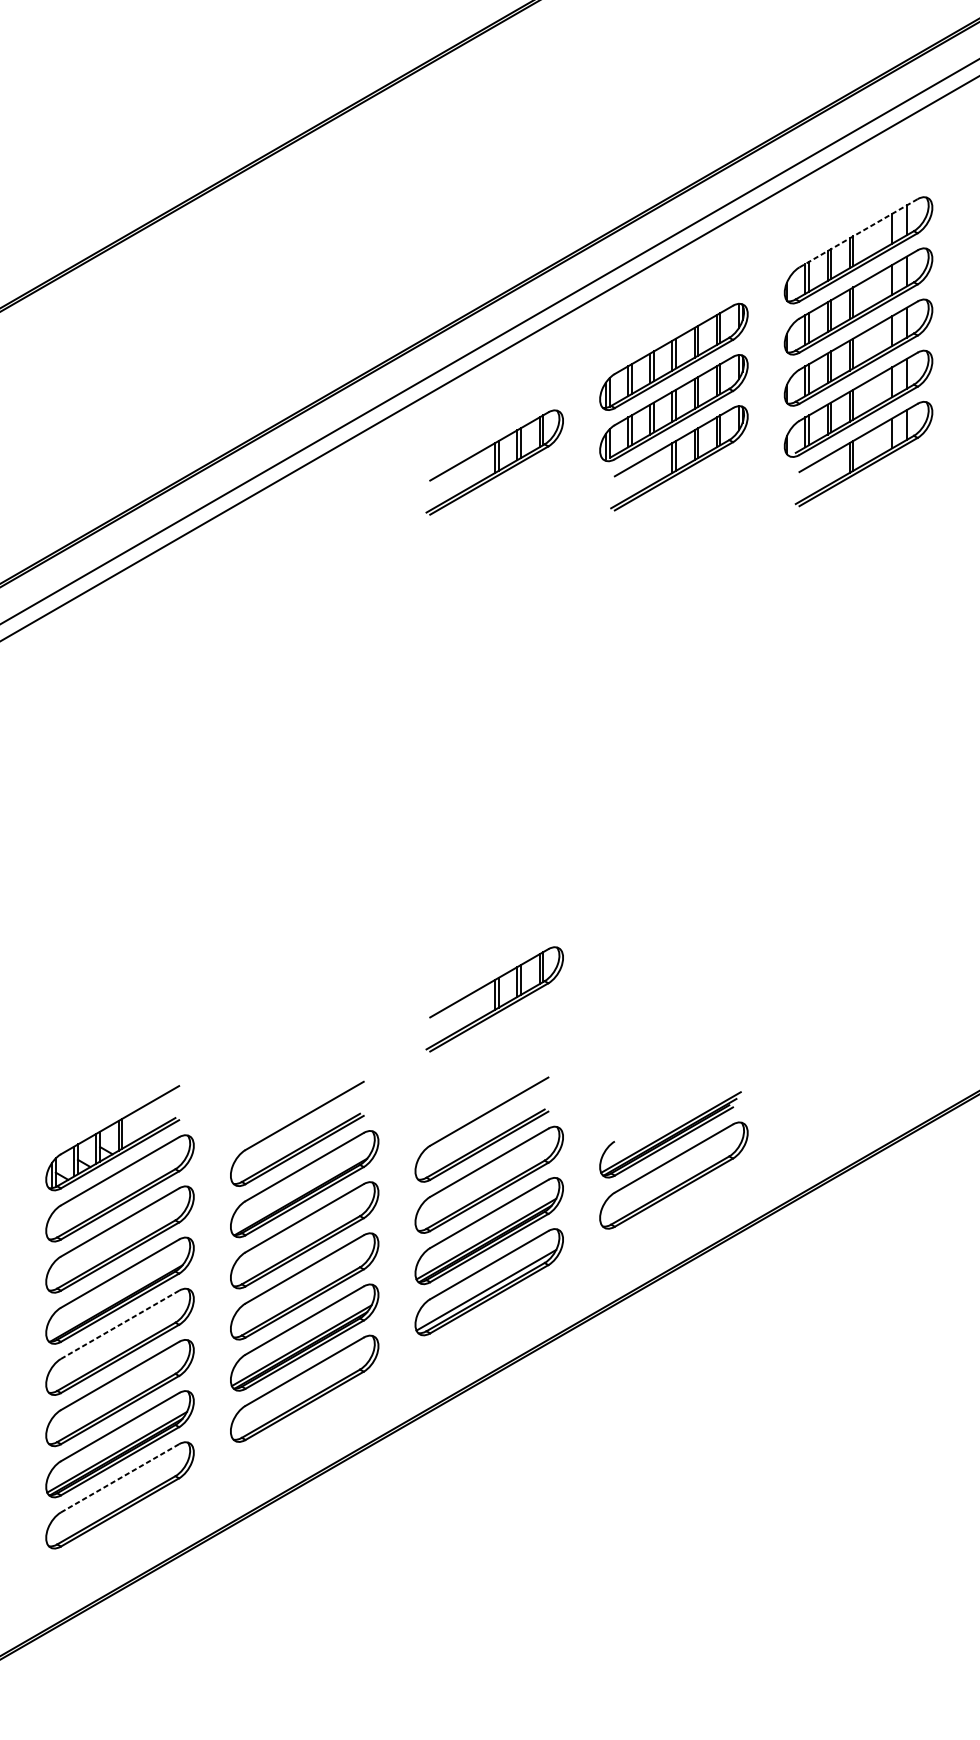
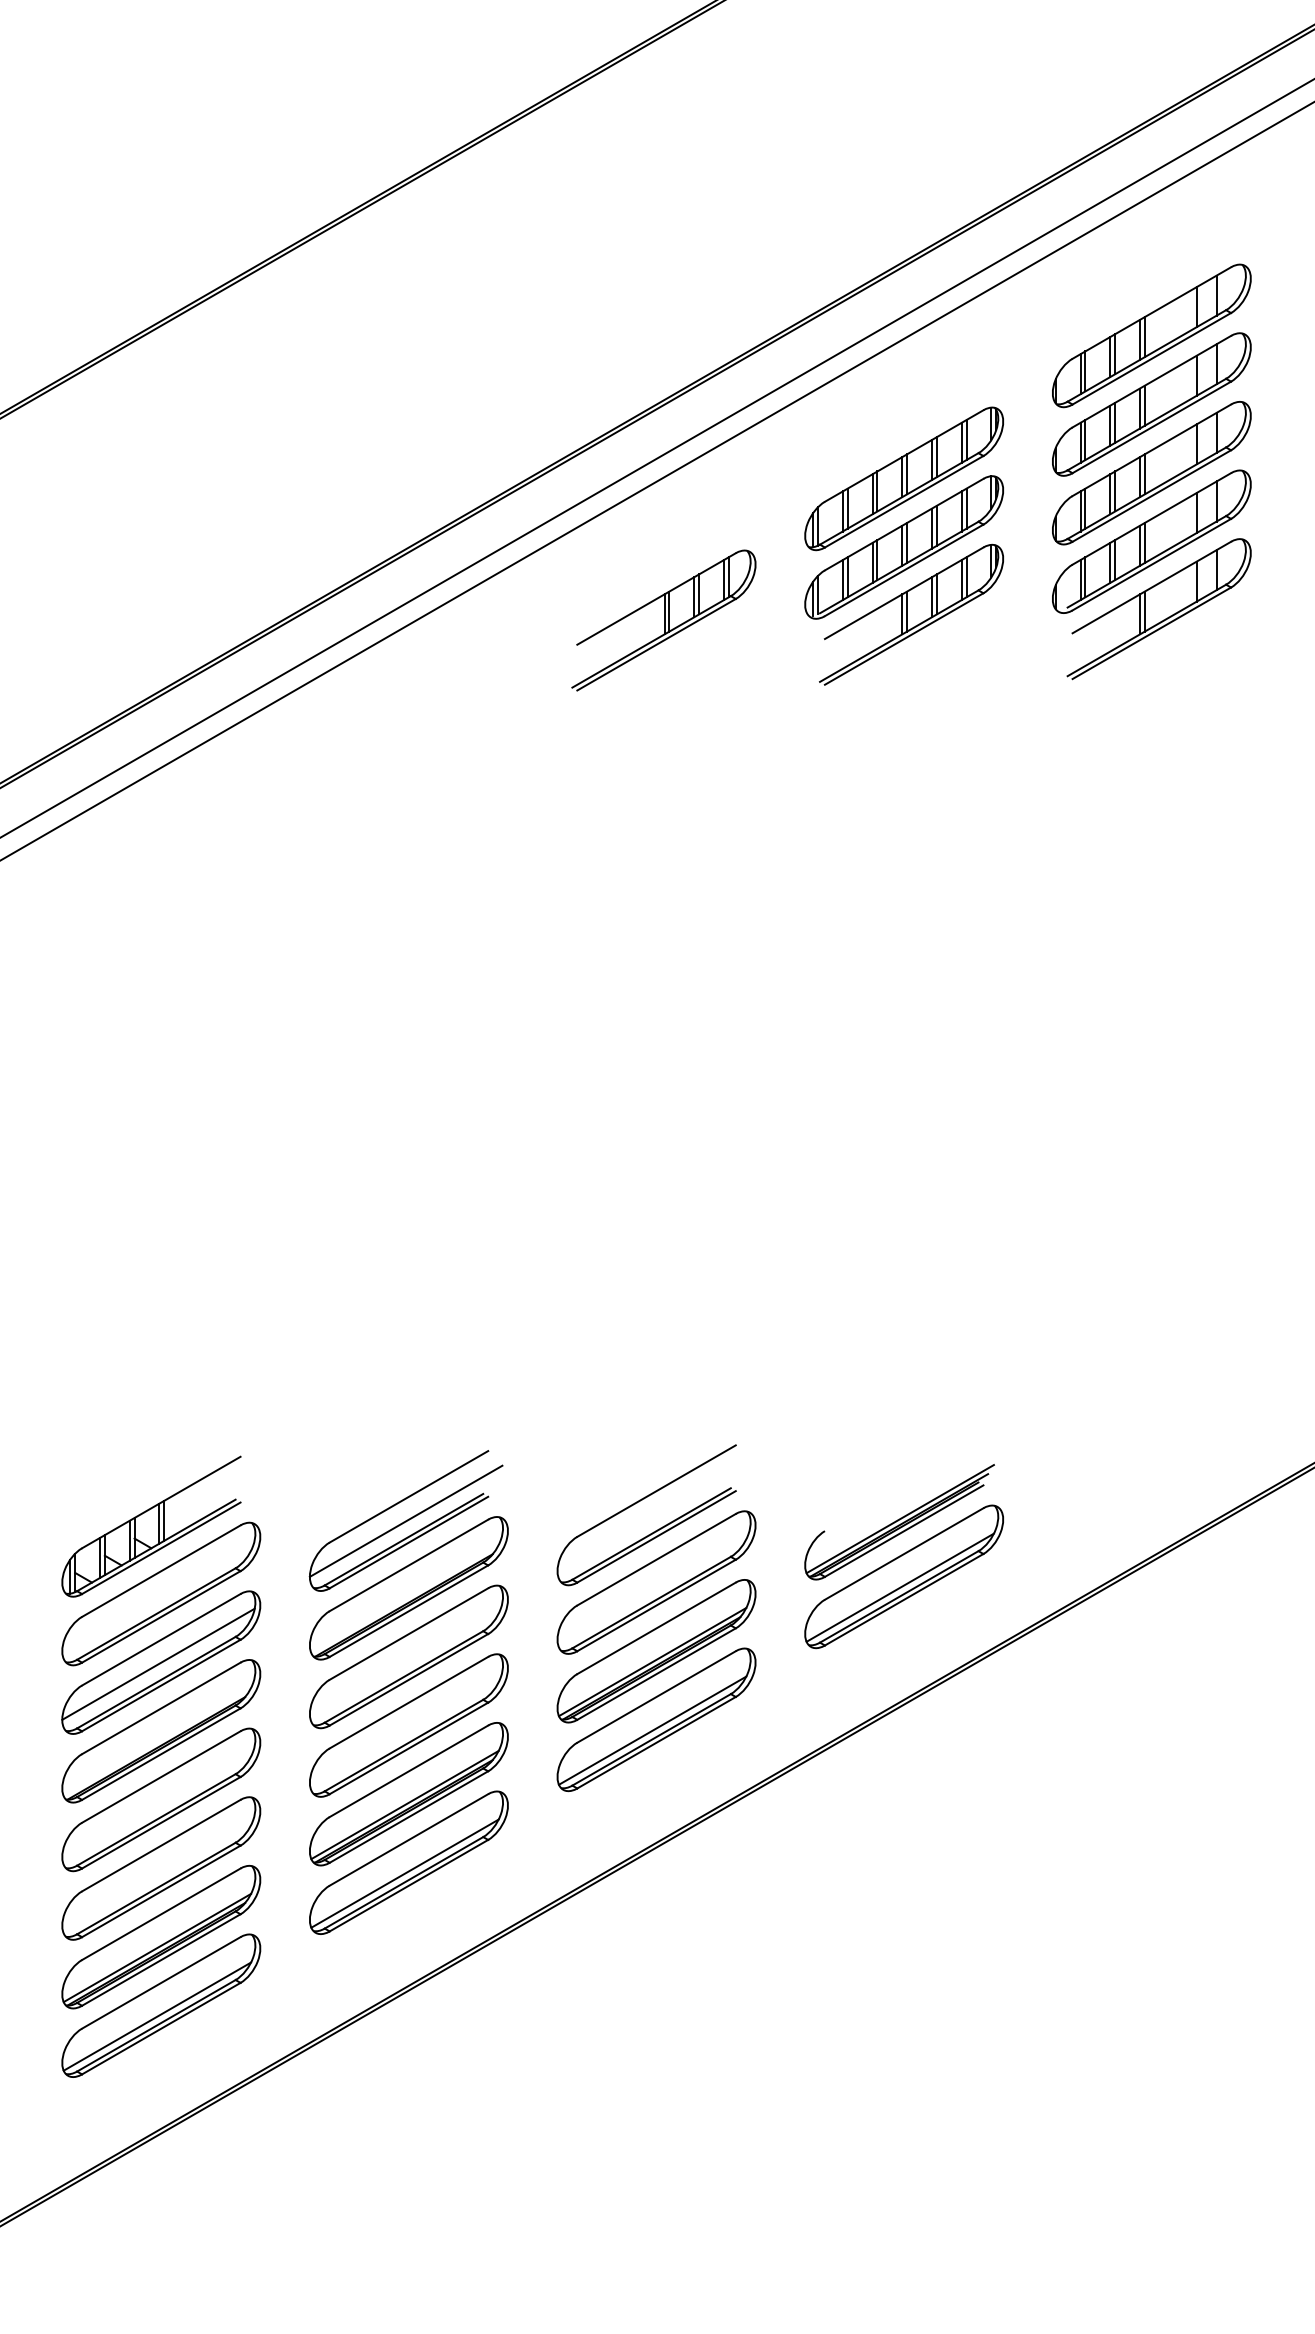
line: (859, 232) -> (1152, 312), dashed -> solid
part: (494, 999) -> (663, 1340), removed
line: (302, 1133) -> (405, 1520), added
line: (670, 1183) -> (899, 1587), added
line: (117, 1240) -> (158, 1663), added
line: (120, 1324) -> (161, 1776), dashed -> solid
line: (301, 1396) -> (404, 1873), added
line: (120, 1478) -> (161, 1982), dashed -> solid
line: (117, 1503) -> (157, 2016), added

